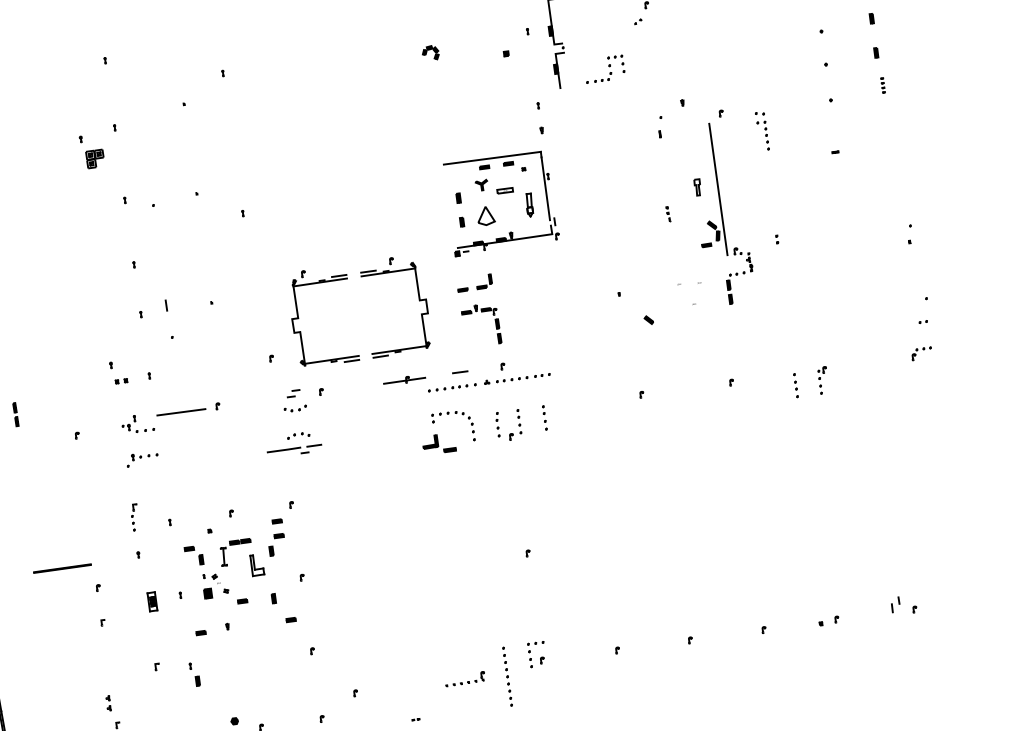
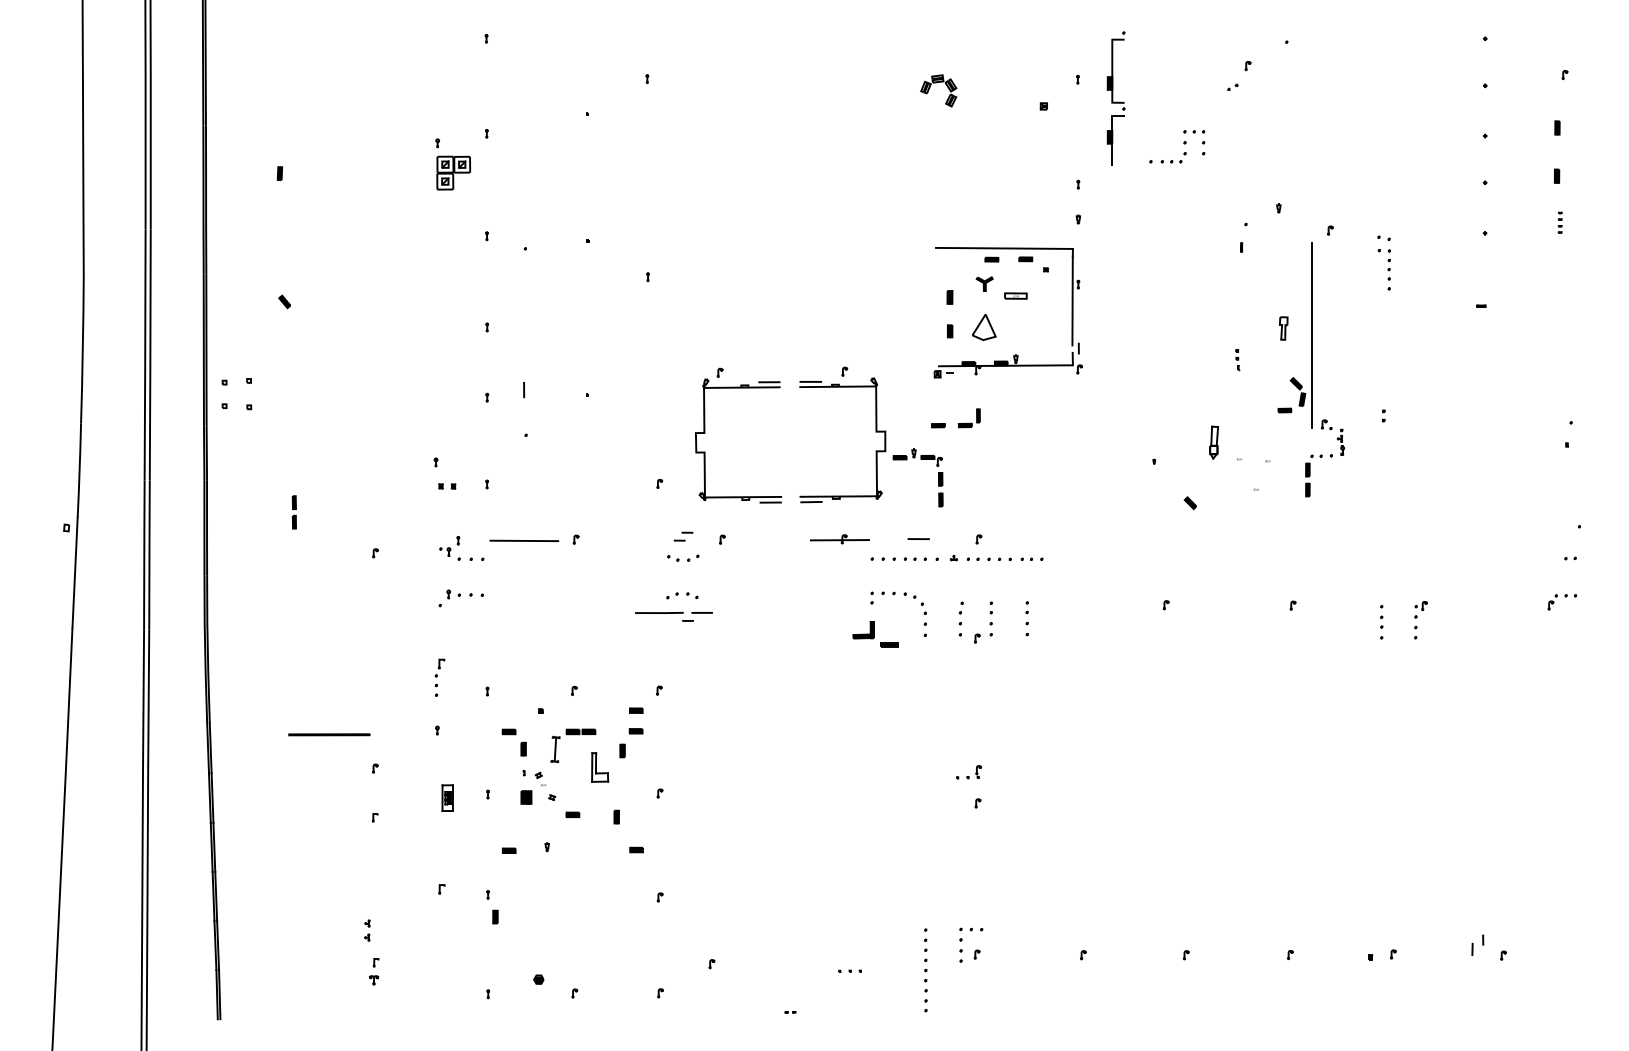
part: (430, 52) -> (939, 90), size x1.6
part: (95, 158) -> (453, 172), size x1.4
part: (529, 204) -> (1214, 442), moved
part: (481, 311) -> (920, 459), moved
part: (475, 677) -> (968, 772), moved

